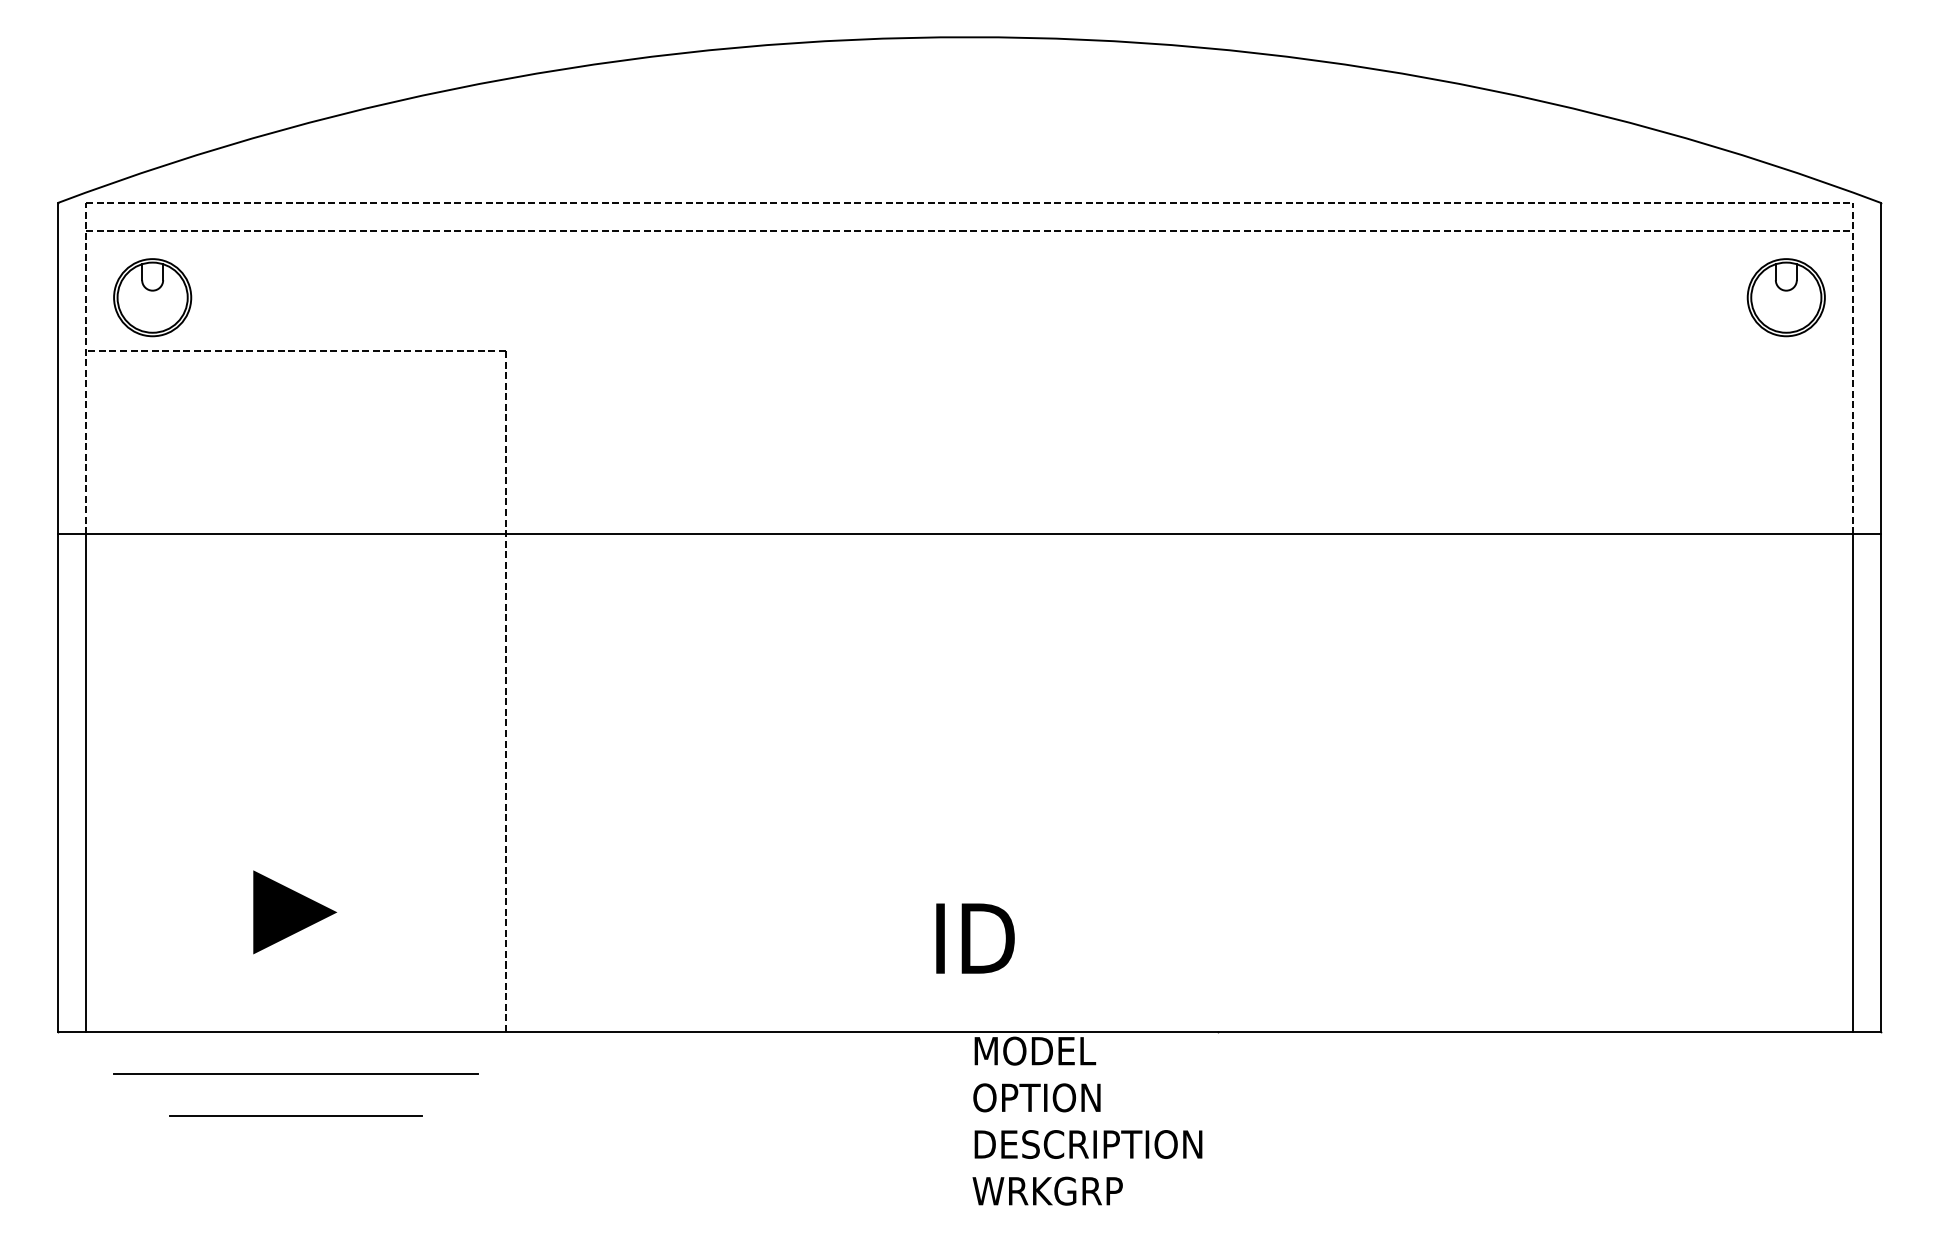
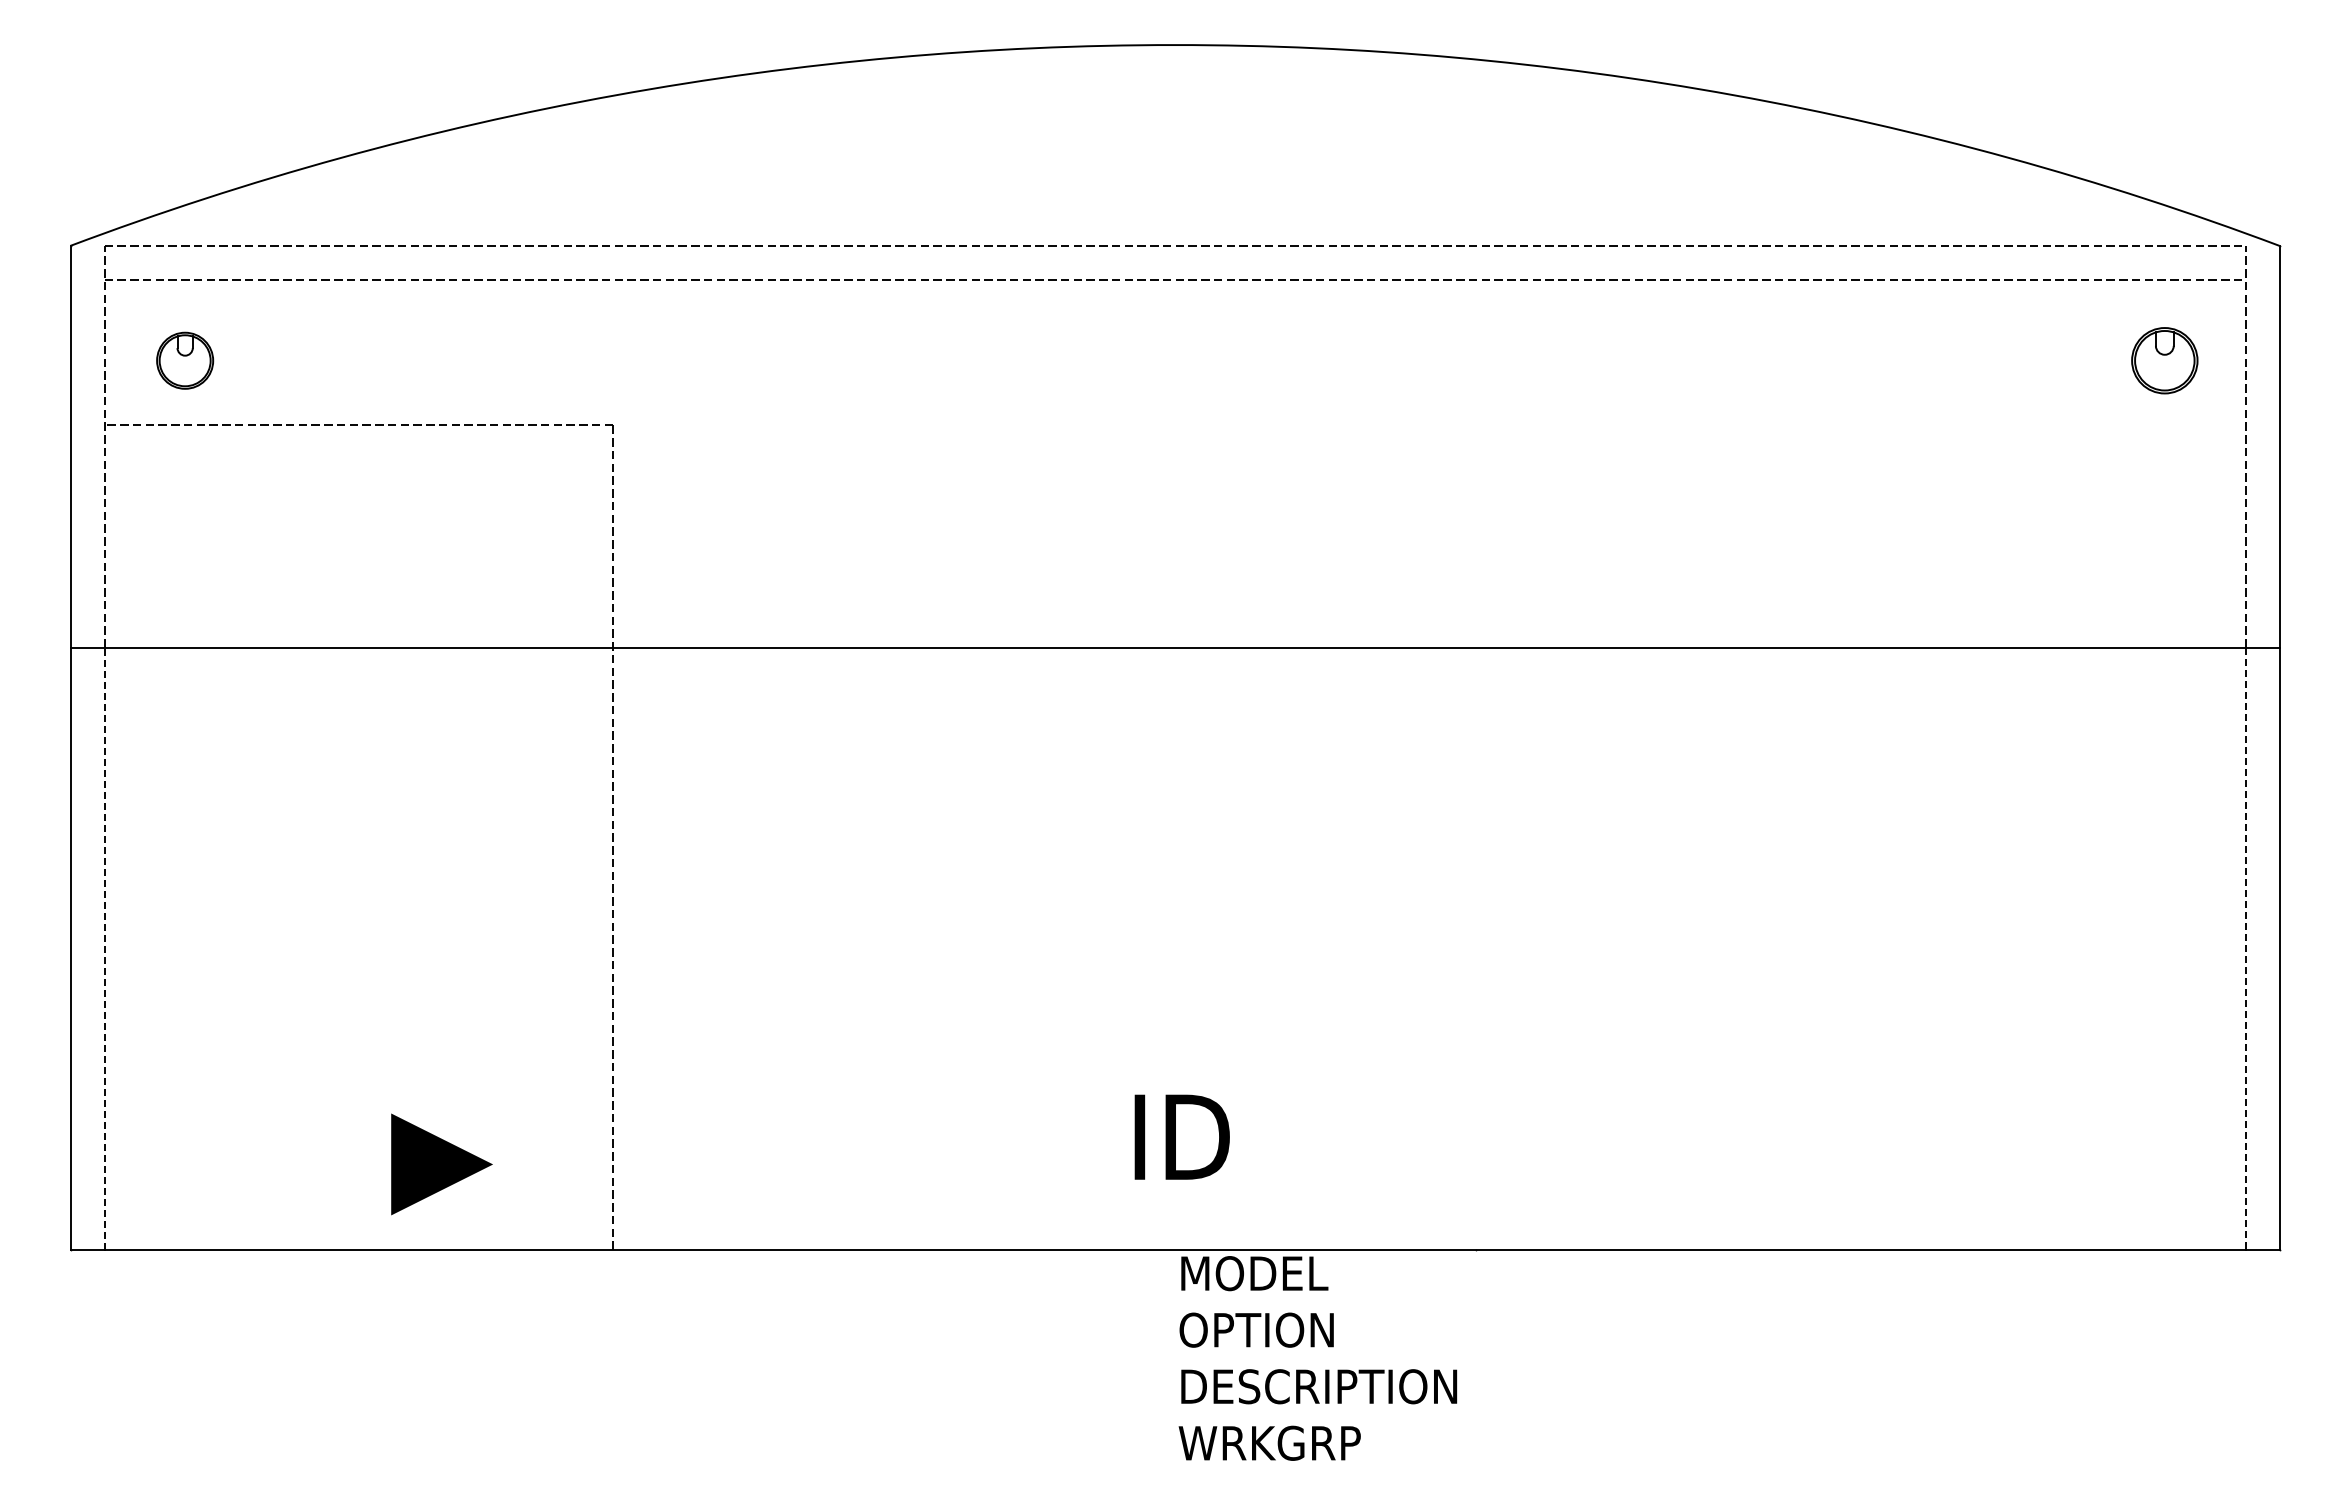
part: (152, 297) -> (184, 360), size x0.6
part: (1786, 297) -> (2164, 360), size x0.7
line: (86, 782) -> (104, 948), solid -> dashed
line: (1852, 783) -> (2245, 949), solid -> dashed
line: (294, 912) -> (441, 1164), moved
line: (295, 1073) -> (358, 1300), removed
line: (295, 1115) -> (358, 1351), removed

